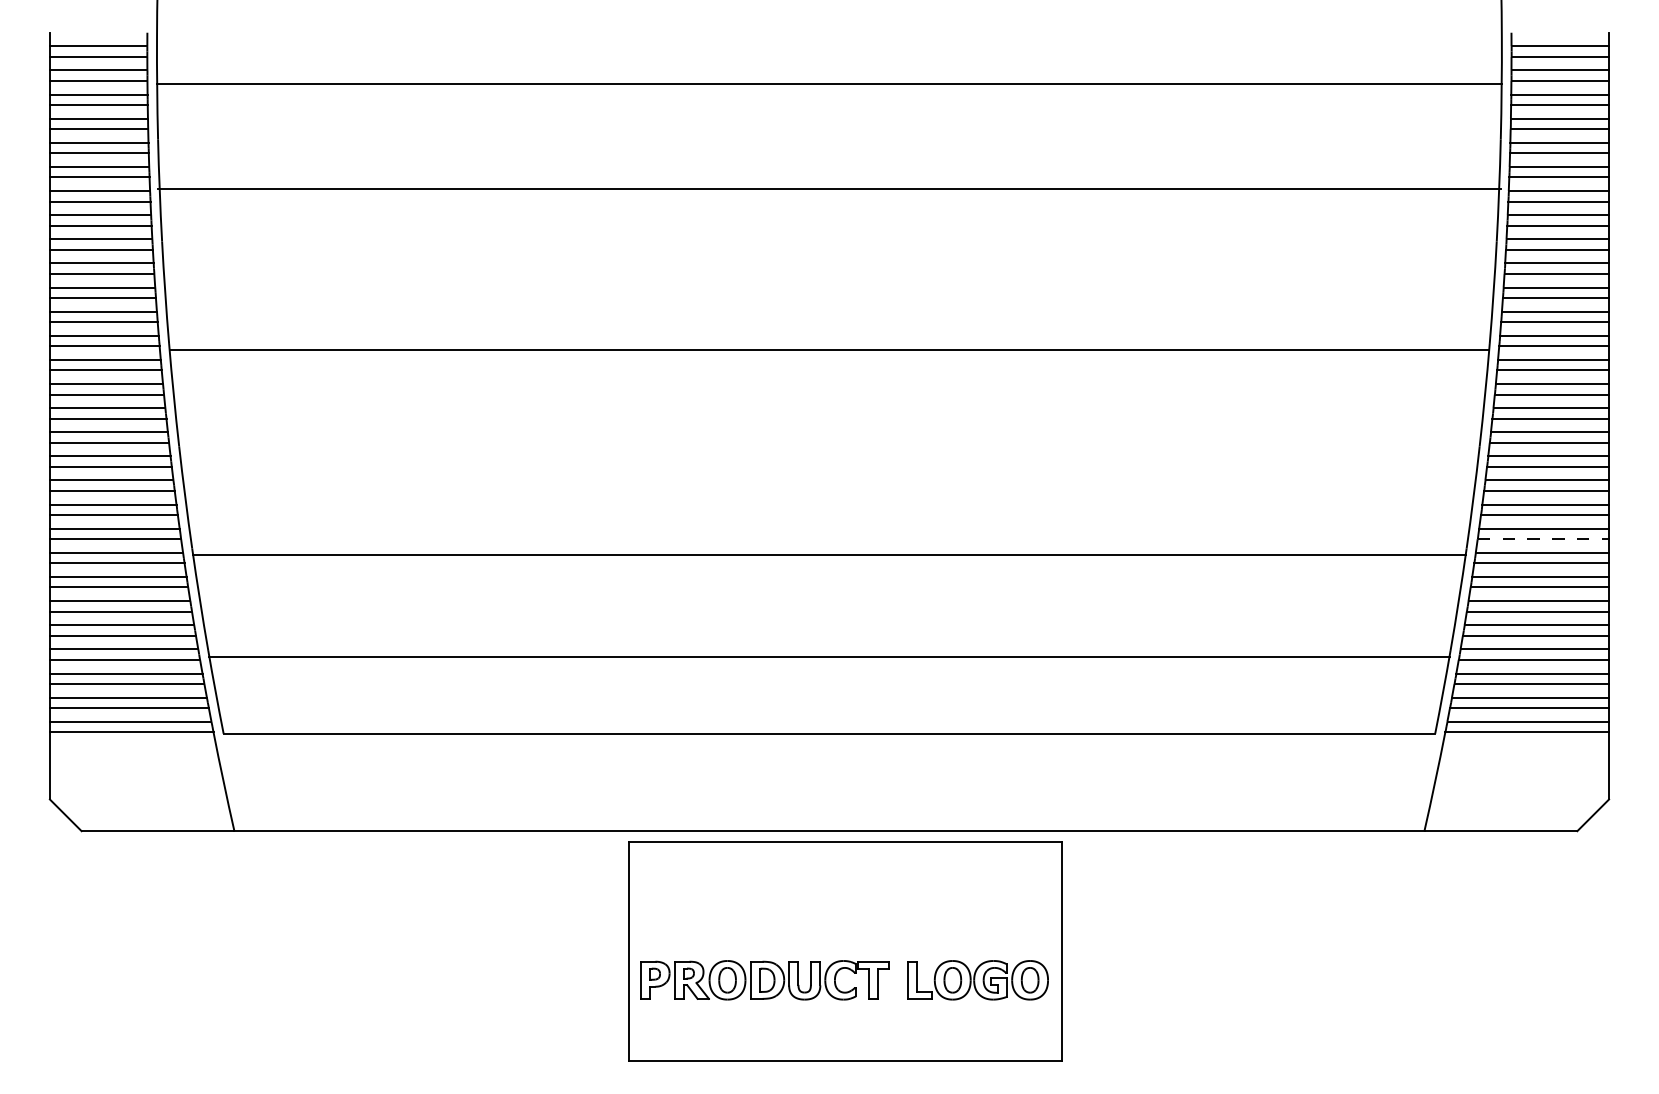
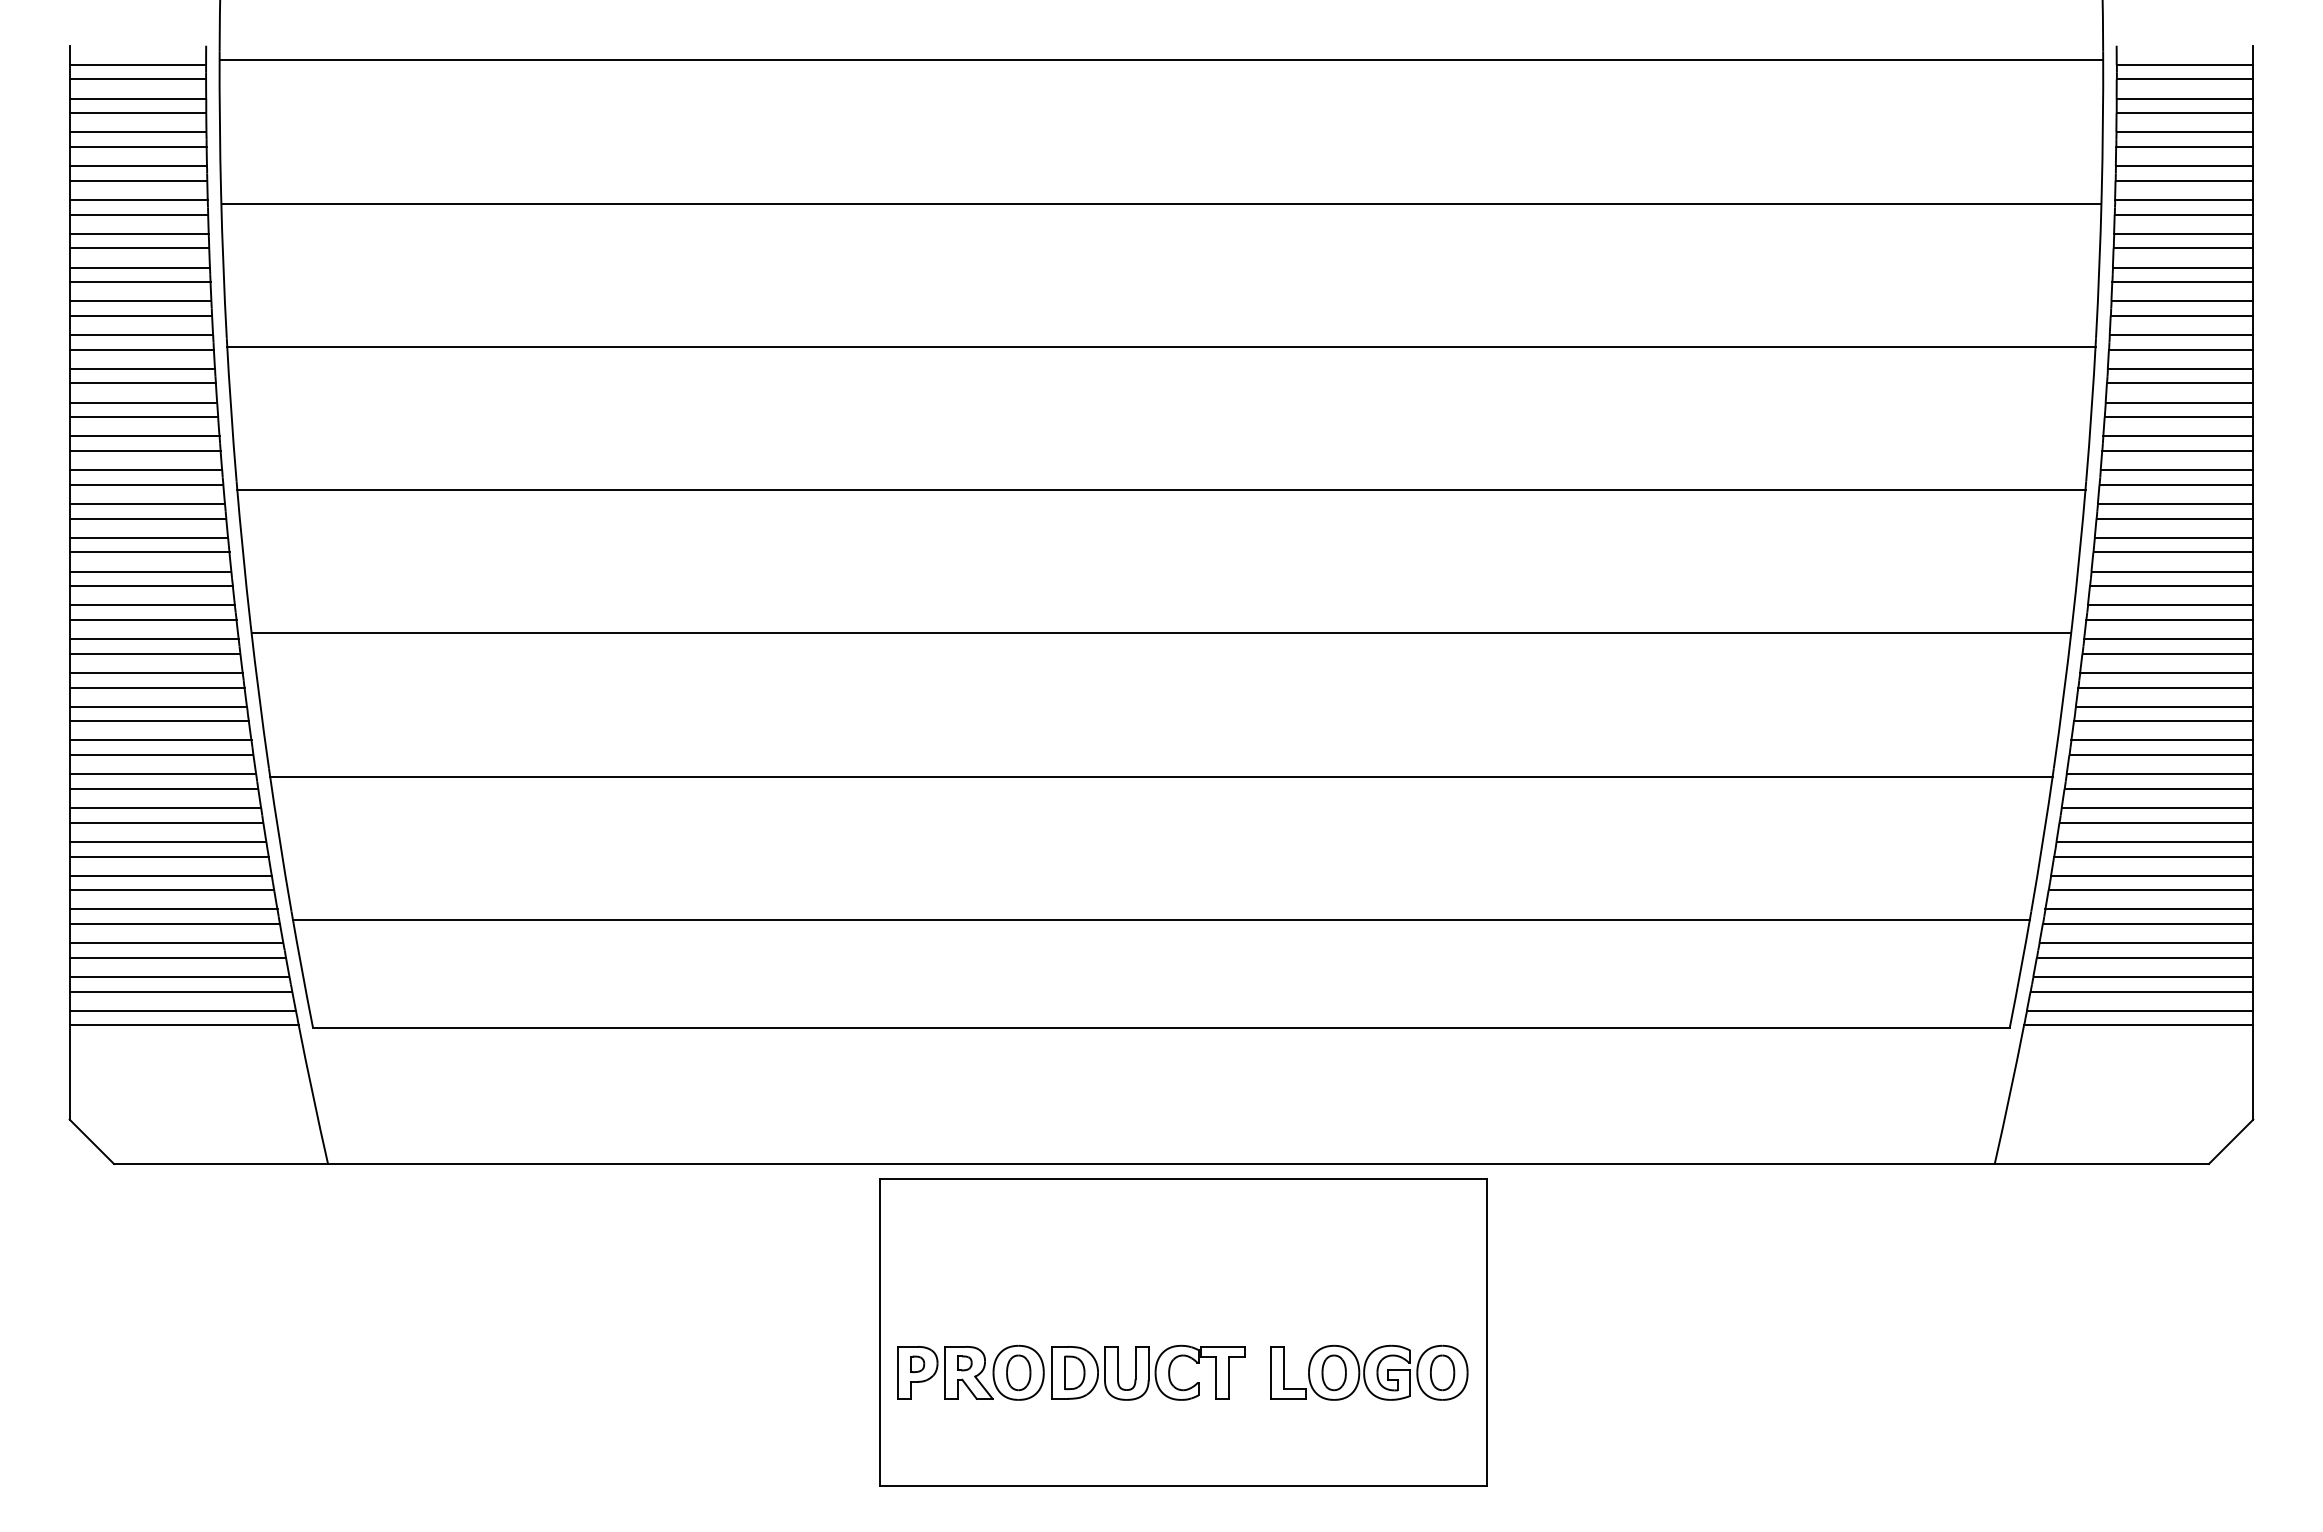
line: (829, 84) -> (1161, 60), moved
line: (829, 188) -> (1161, 203), moved
line: (829, 247) -> (1161, 346), added
line: (829, 452) -> (1161, 633), added
line: (1543, 539) -> (2161, 755), dashed -> solid

